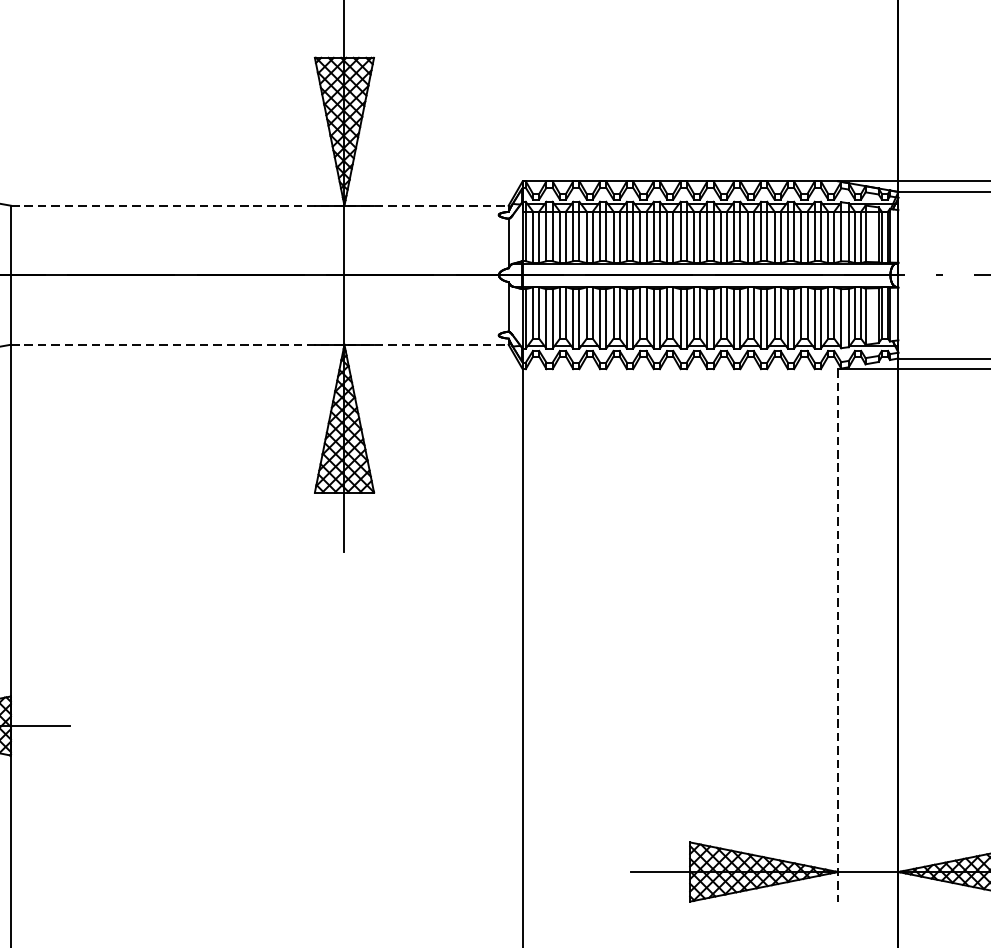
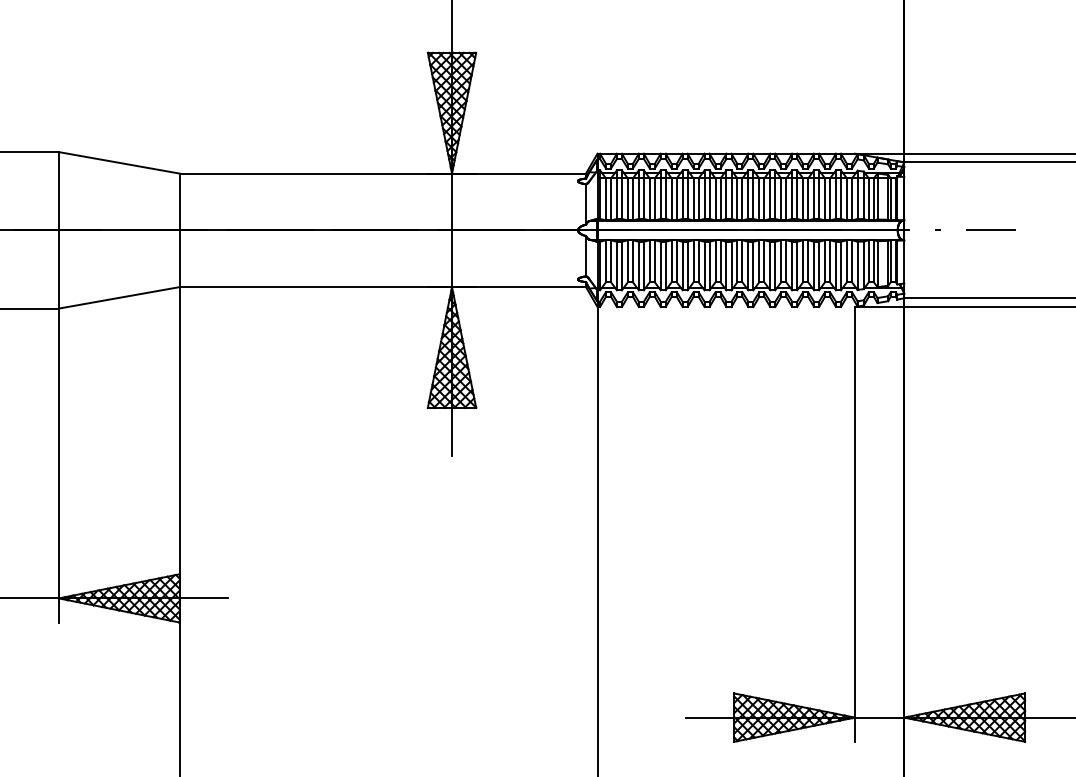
line: (260, 205) -> (383, 173), dashed -> solid
line: (260, 345) -> (383, 287), dashed -> solid
line: (838, 635) -> (855, 524), dashed -> solid

